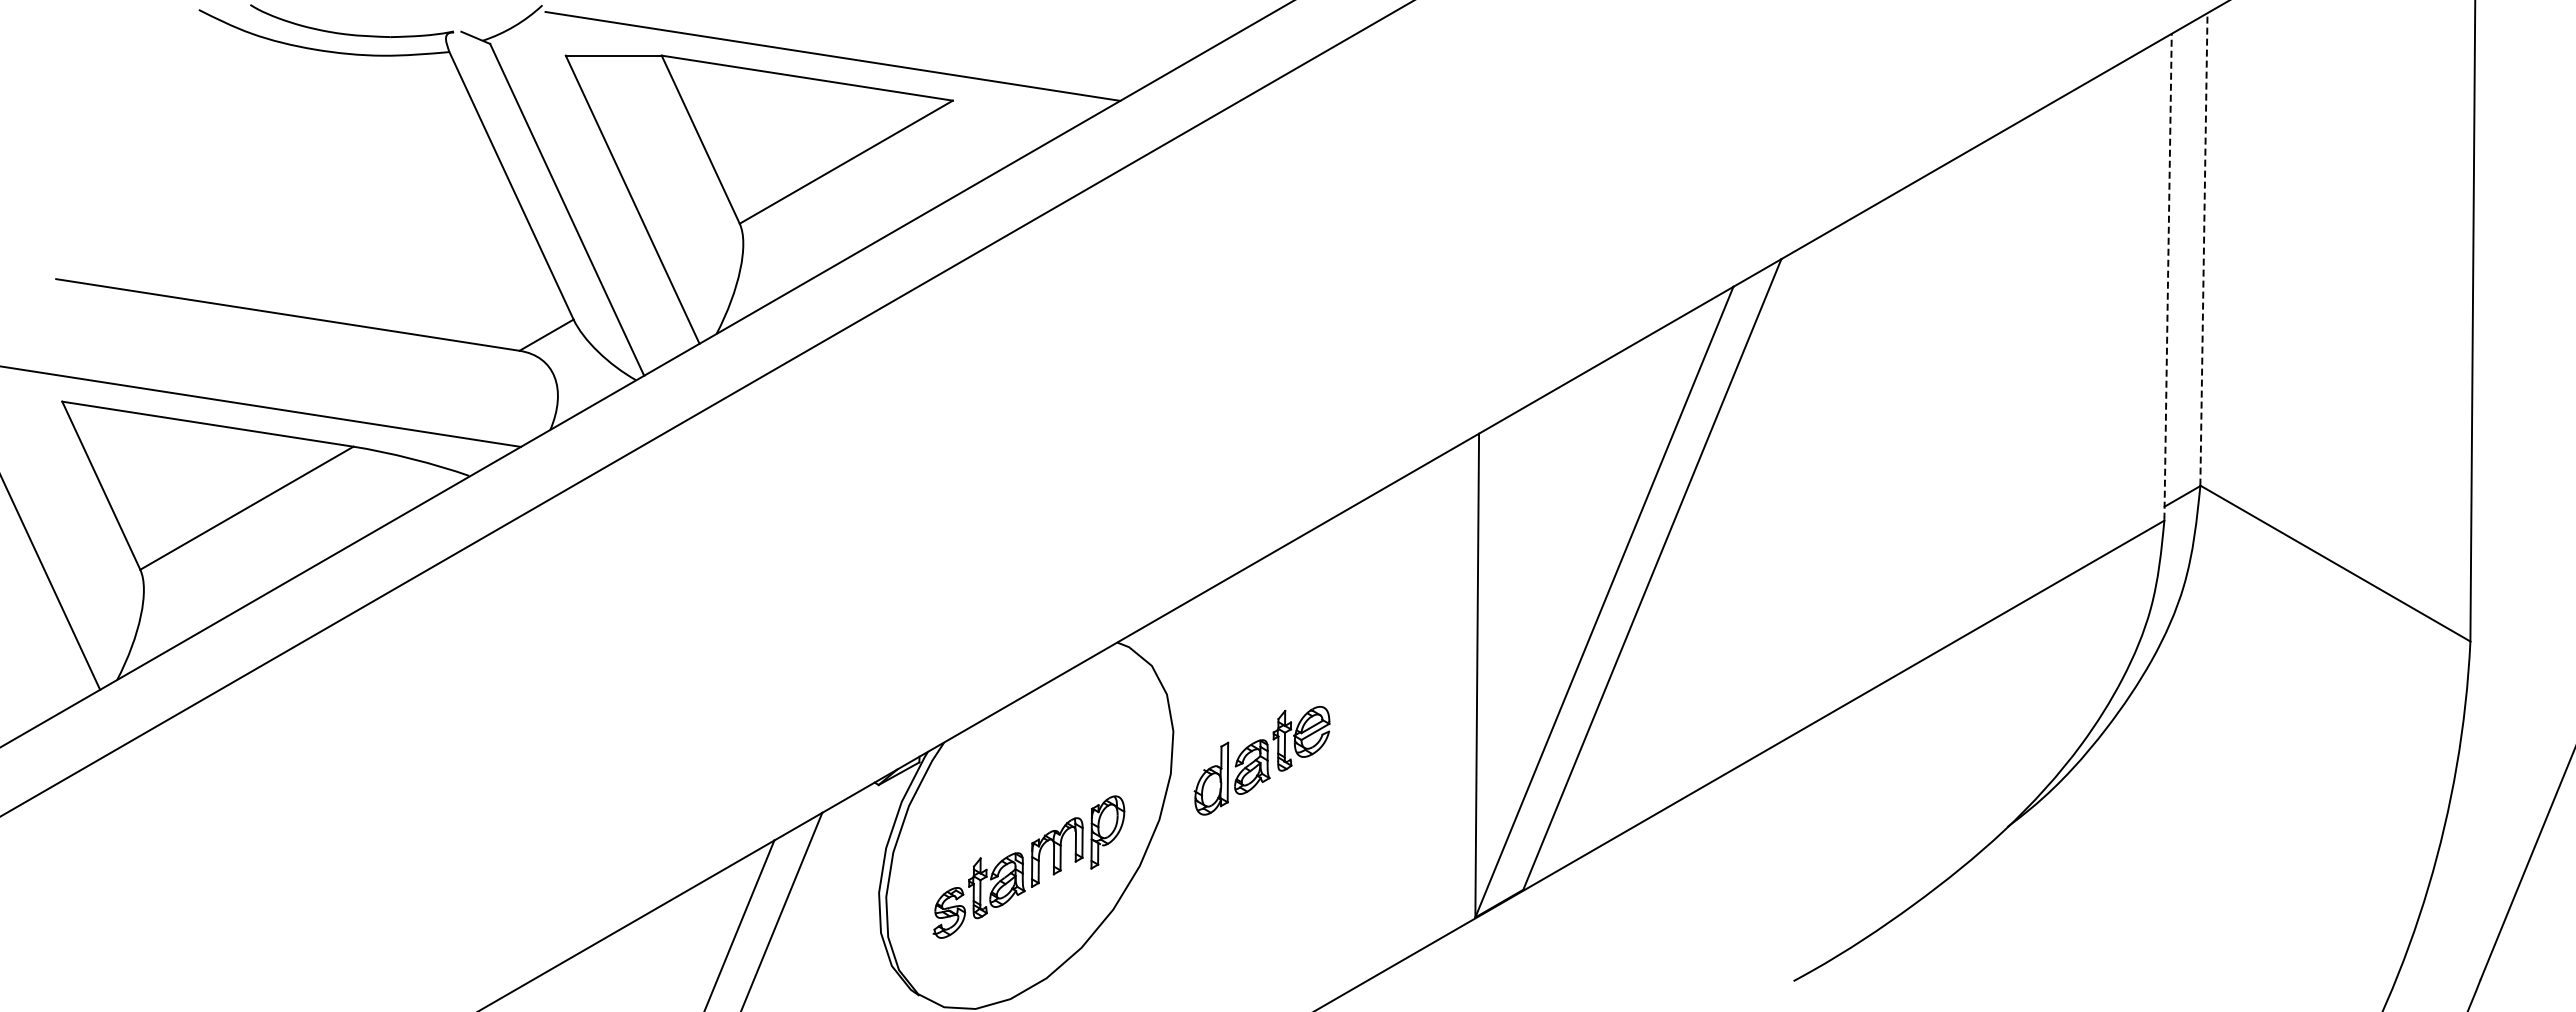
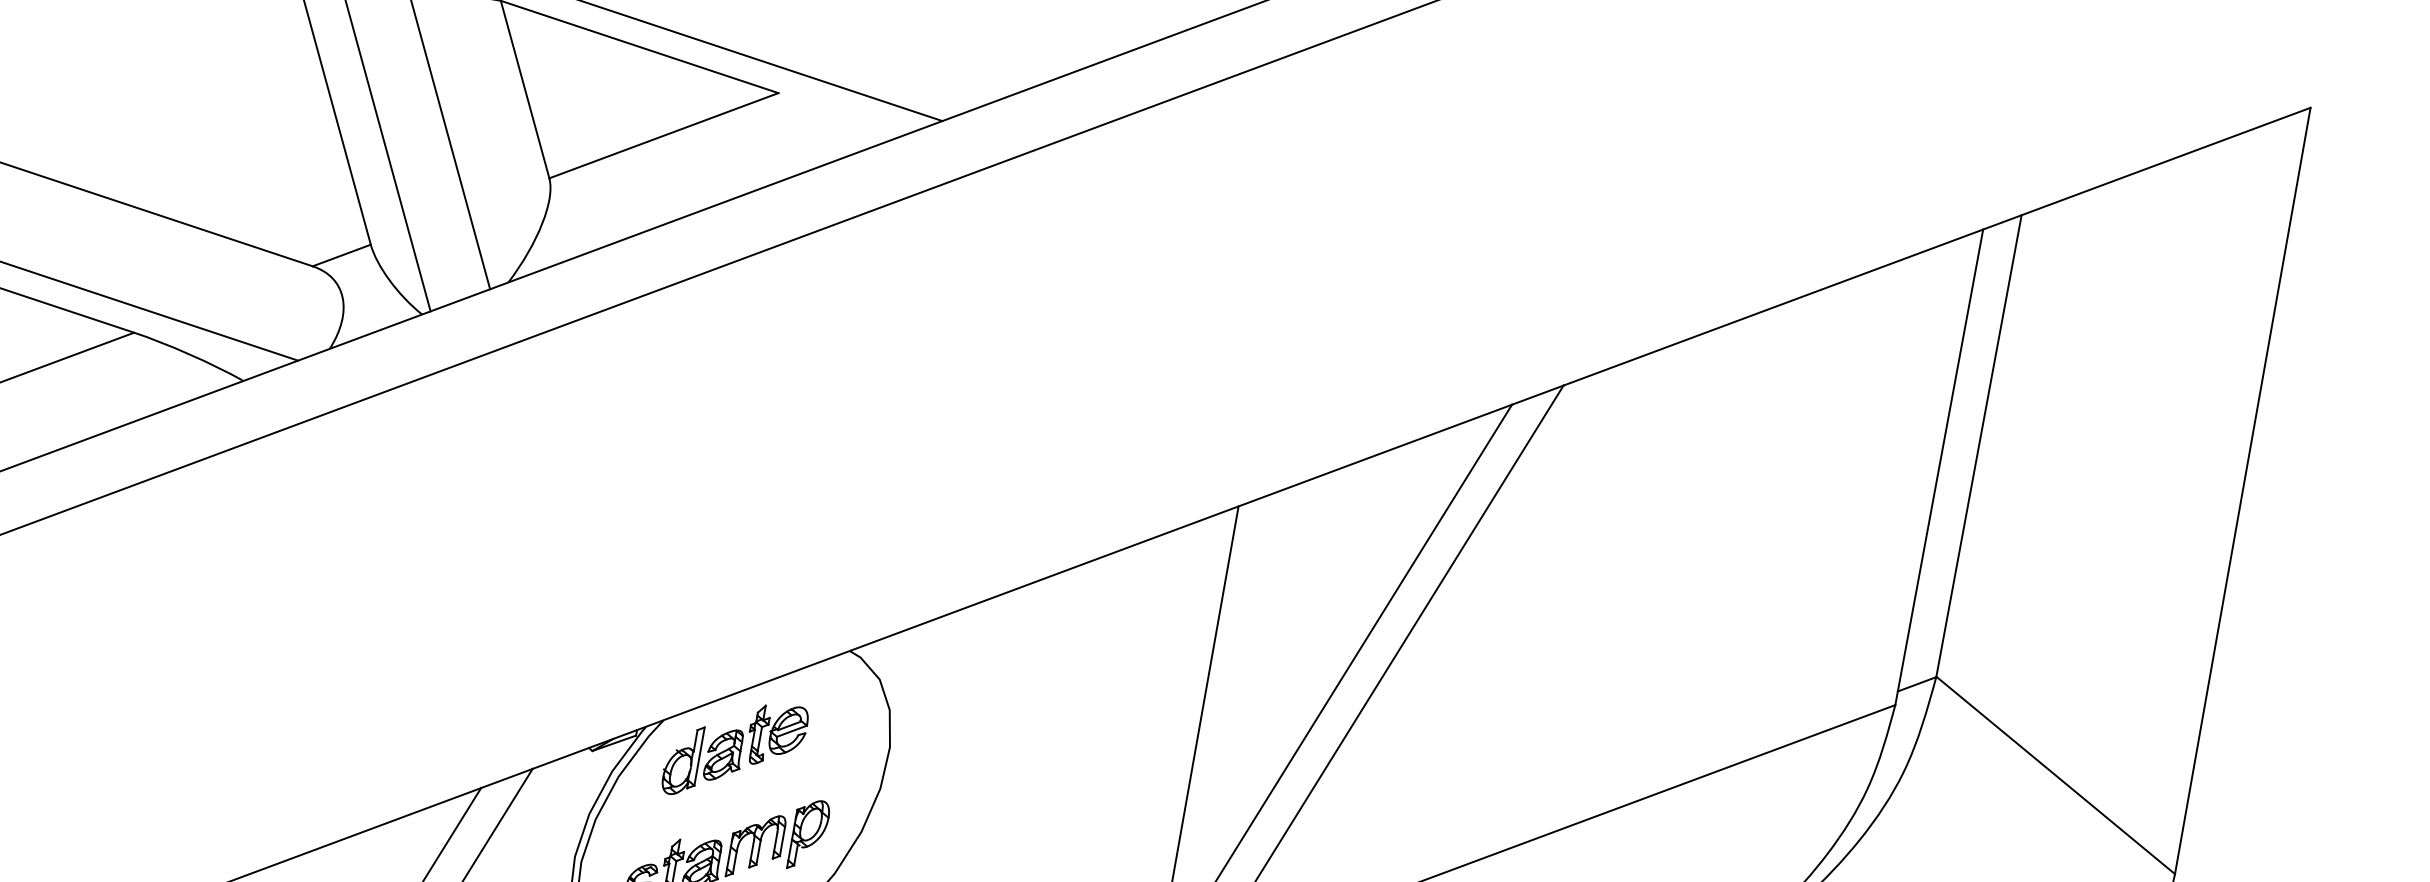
line: (2203, 248) -> (1978, 445), dashed -> solid
line: (2168, 276) -> (1939, 466), dashed -> solid
part: (1261, 760) -> (734, 750), moved

